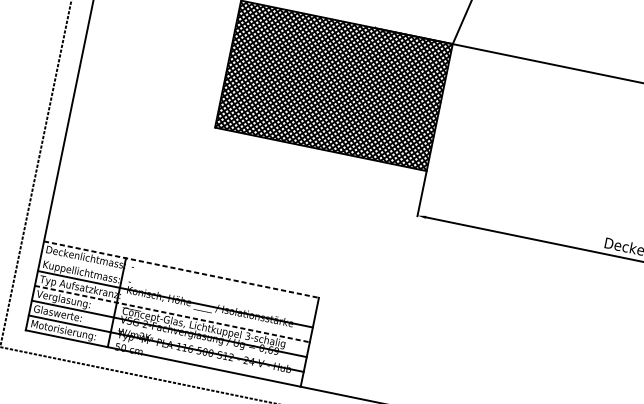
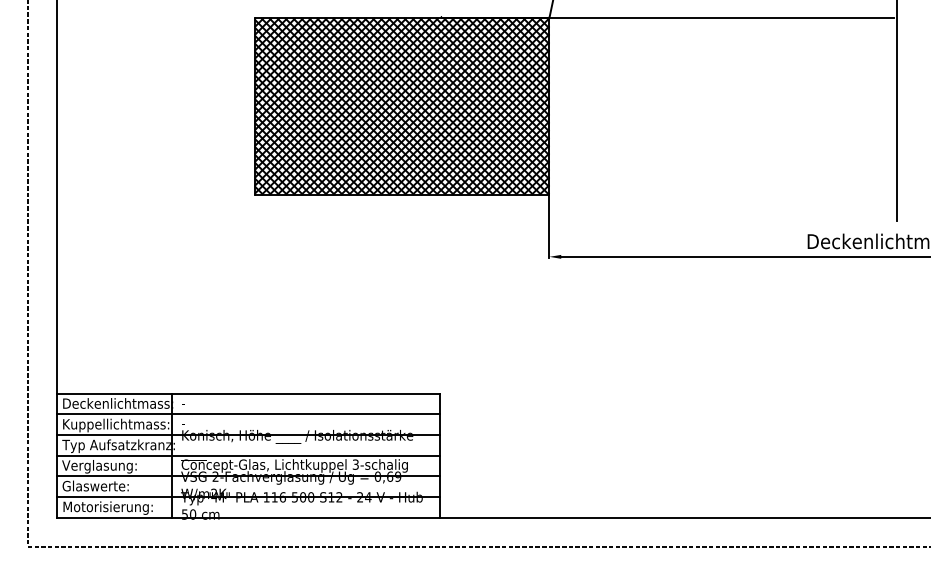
line: (182, 269) -> (249, 393), dashed -> solid
line: (178, 284) -> (248, 414), added
line: (172, 314) -> (249, 455), dashed -> solid

